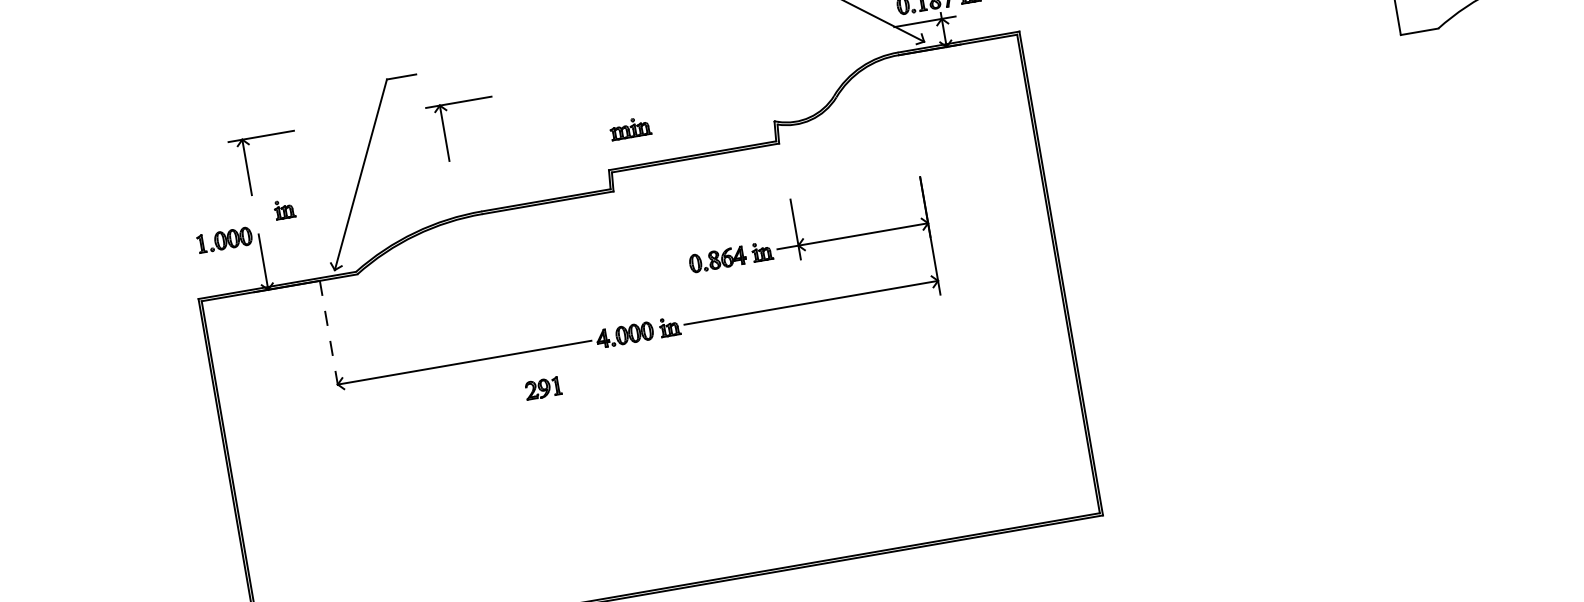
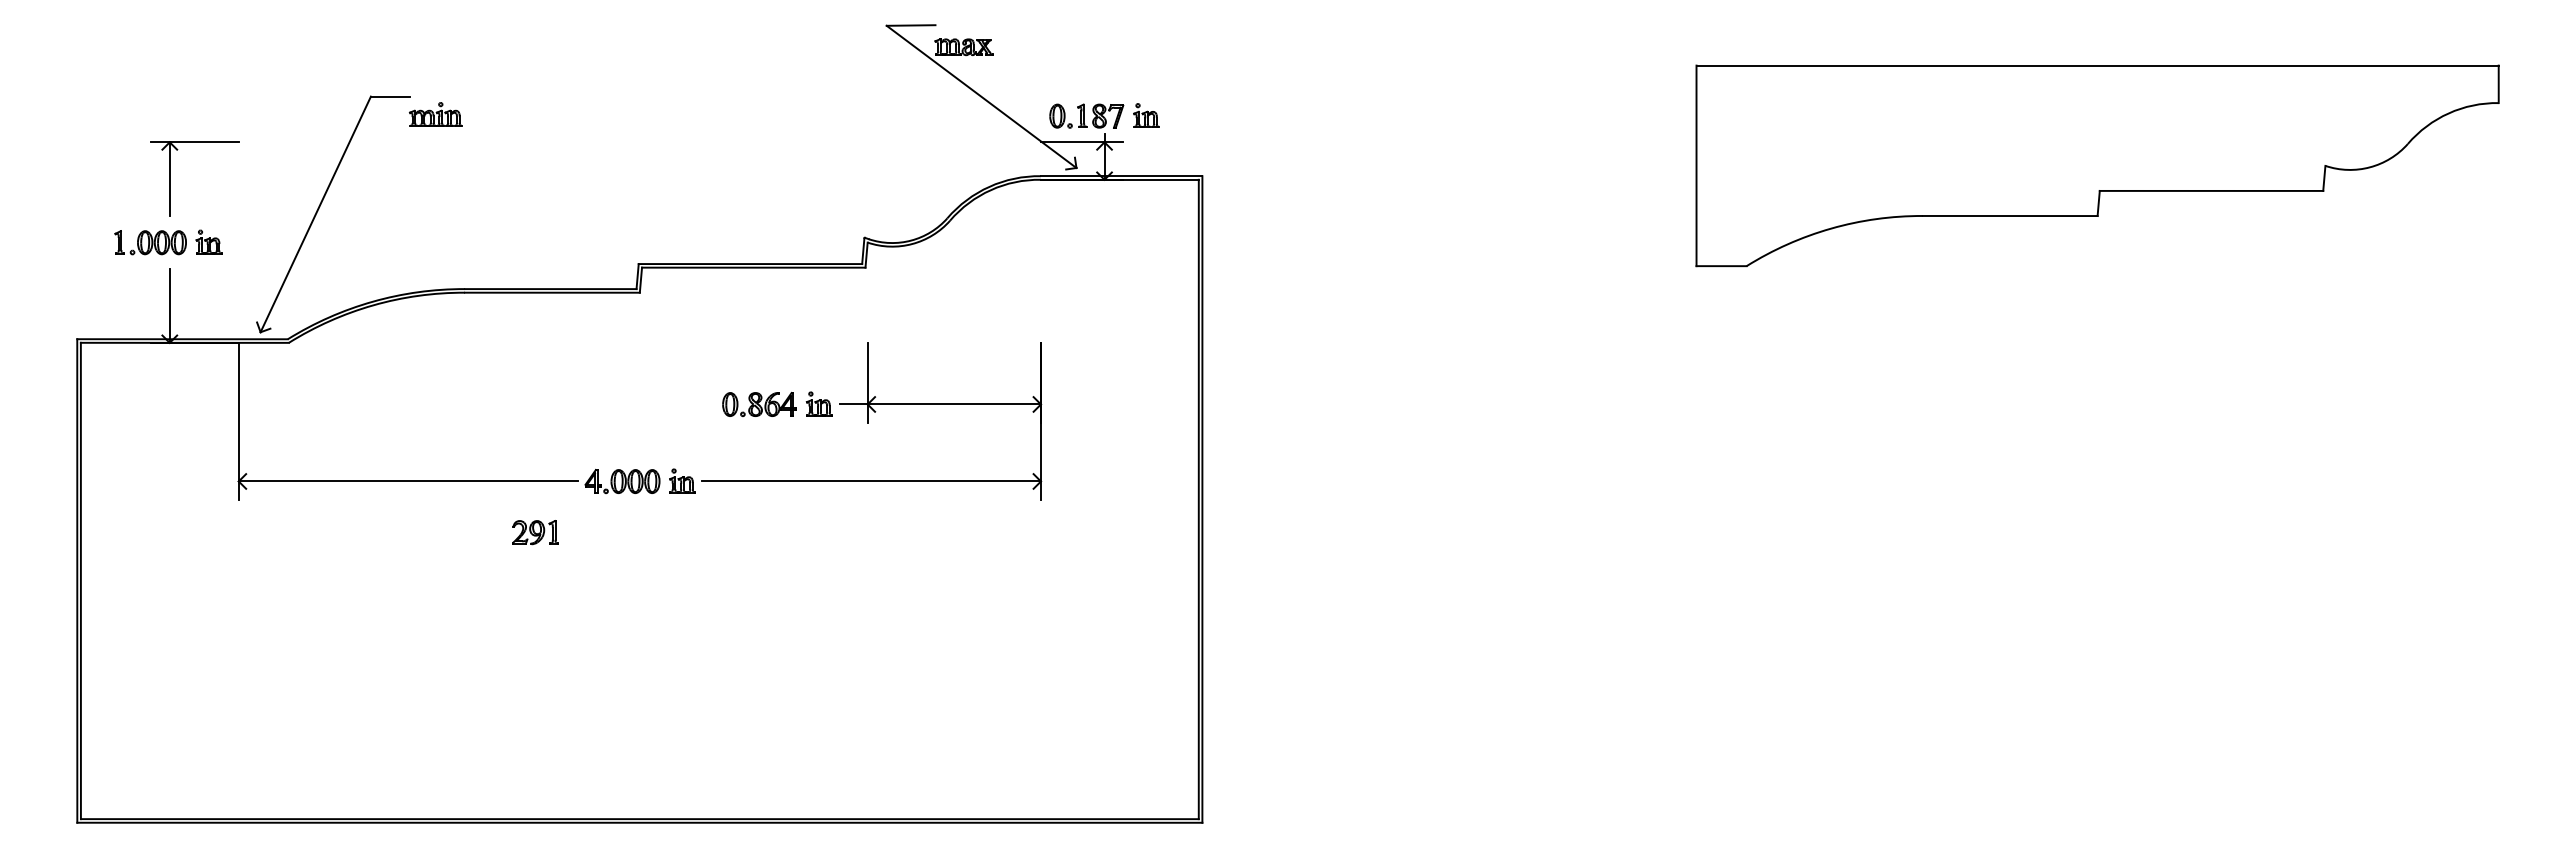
part: (630, 128) -> (435, 114), moved
part: (445, 132) -> (434, 178), removed
part: (224, 239) -> (150, 242), moved
line: (329, 339) -> (238, 421), dashed -> solid
part: (543, 388) -> (535, 532), moved

